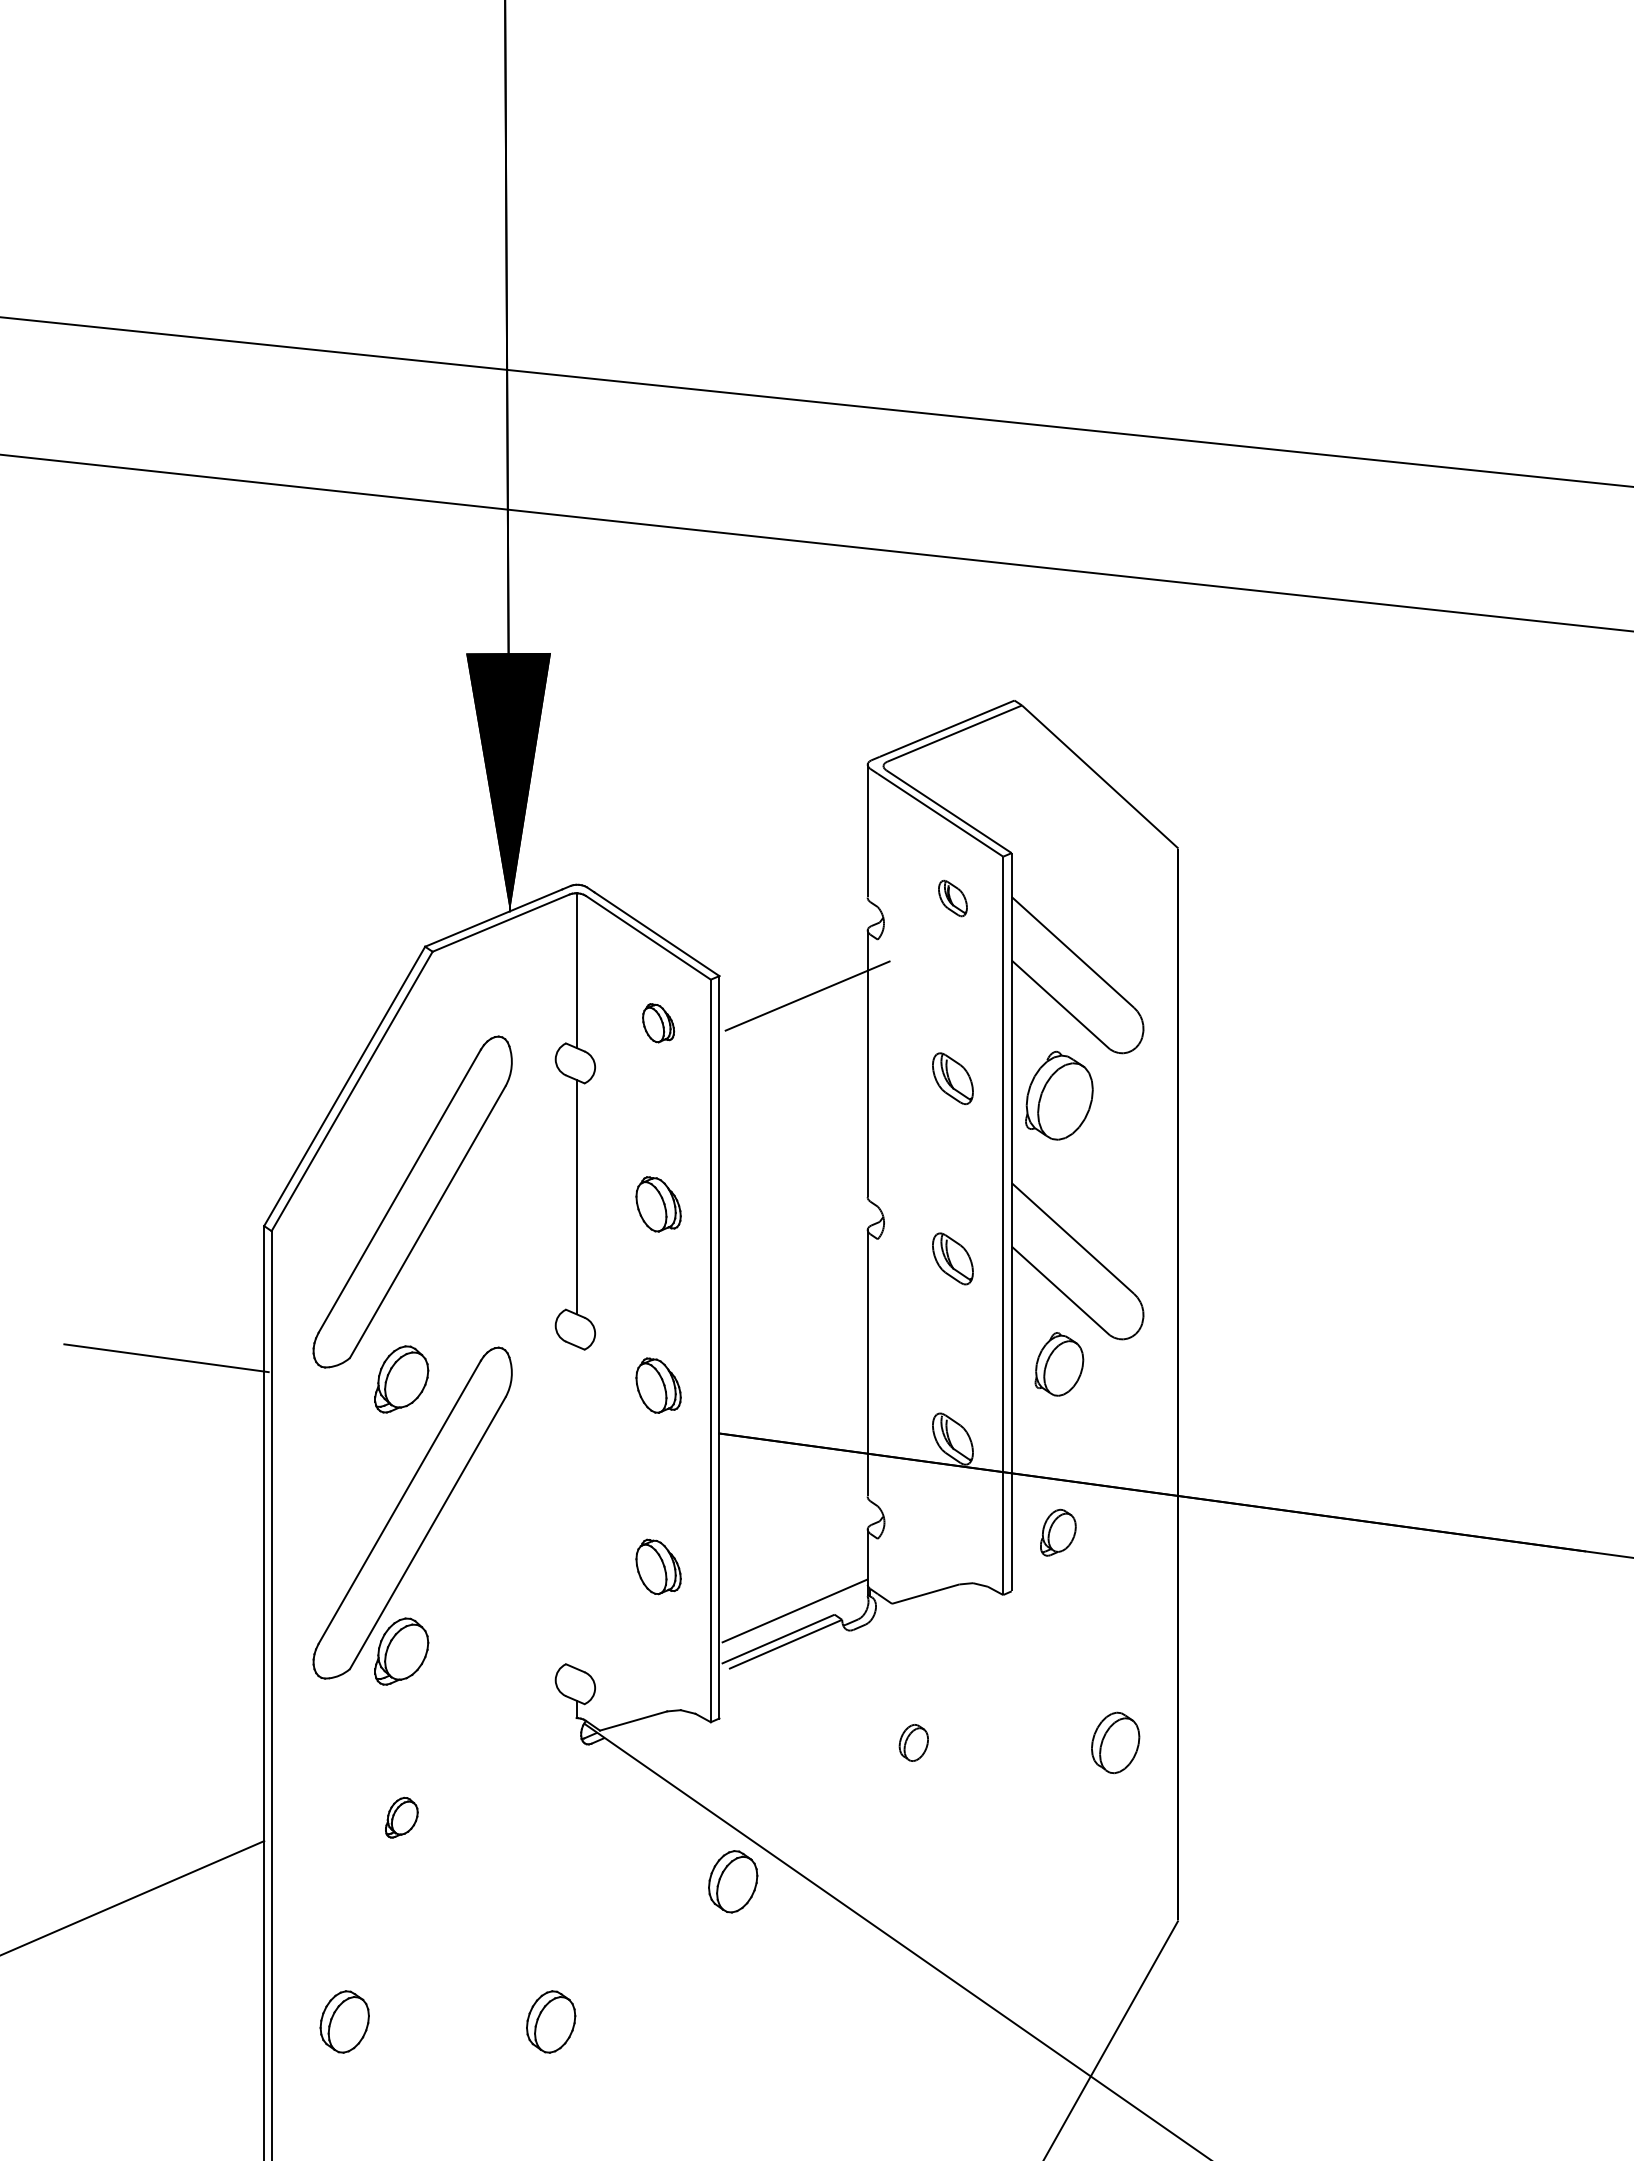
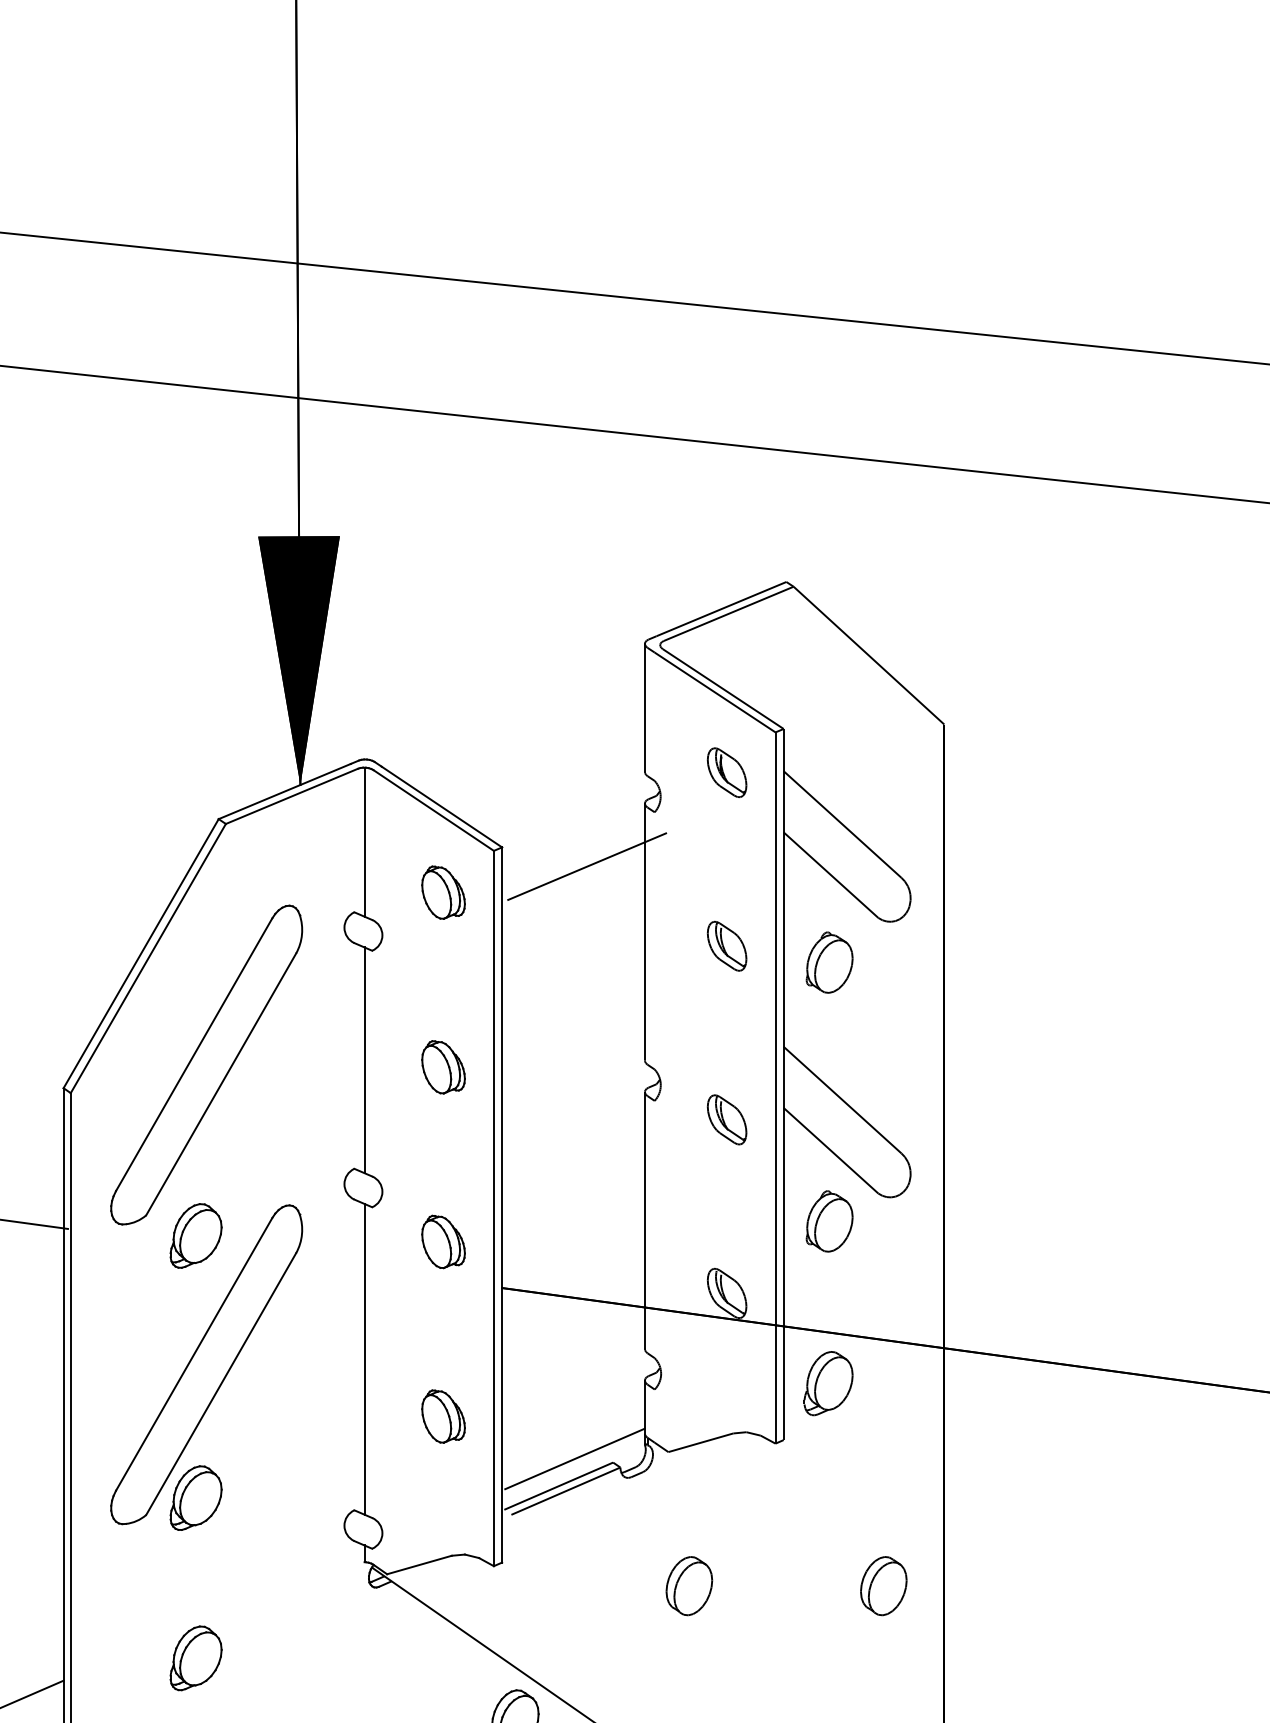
part: (952, 898) -> (726, 772), size x1.43
part: (658, 1023) -> (443, 893), size x1.43
part: (1059, 1095) -> (829, 962), size x0.71
line: (576, 1507) -> (364, 1359), added
part: (1058, 1532) -> (828, 1383), size x1.43
part: (913, 1742) -> (689, 1585), size x1.67
part: (401, 1817) -> (195, 1657), size x1.67

